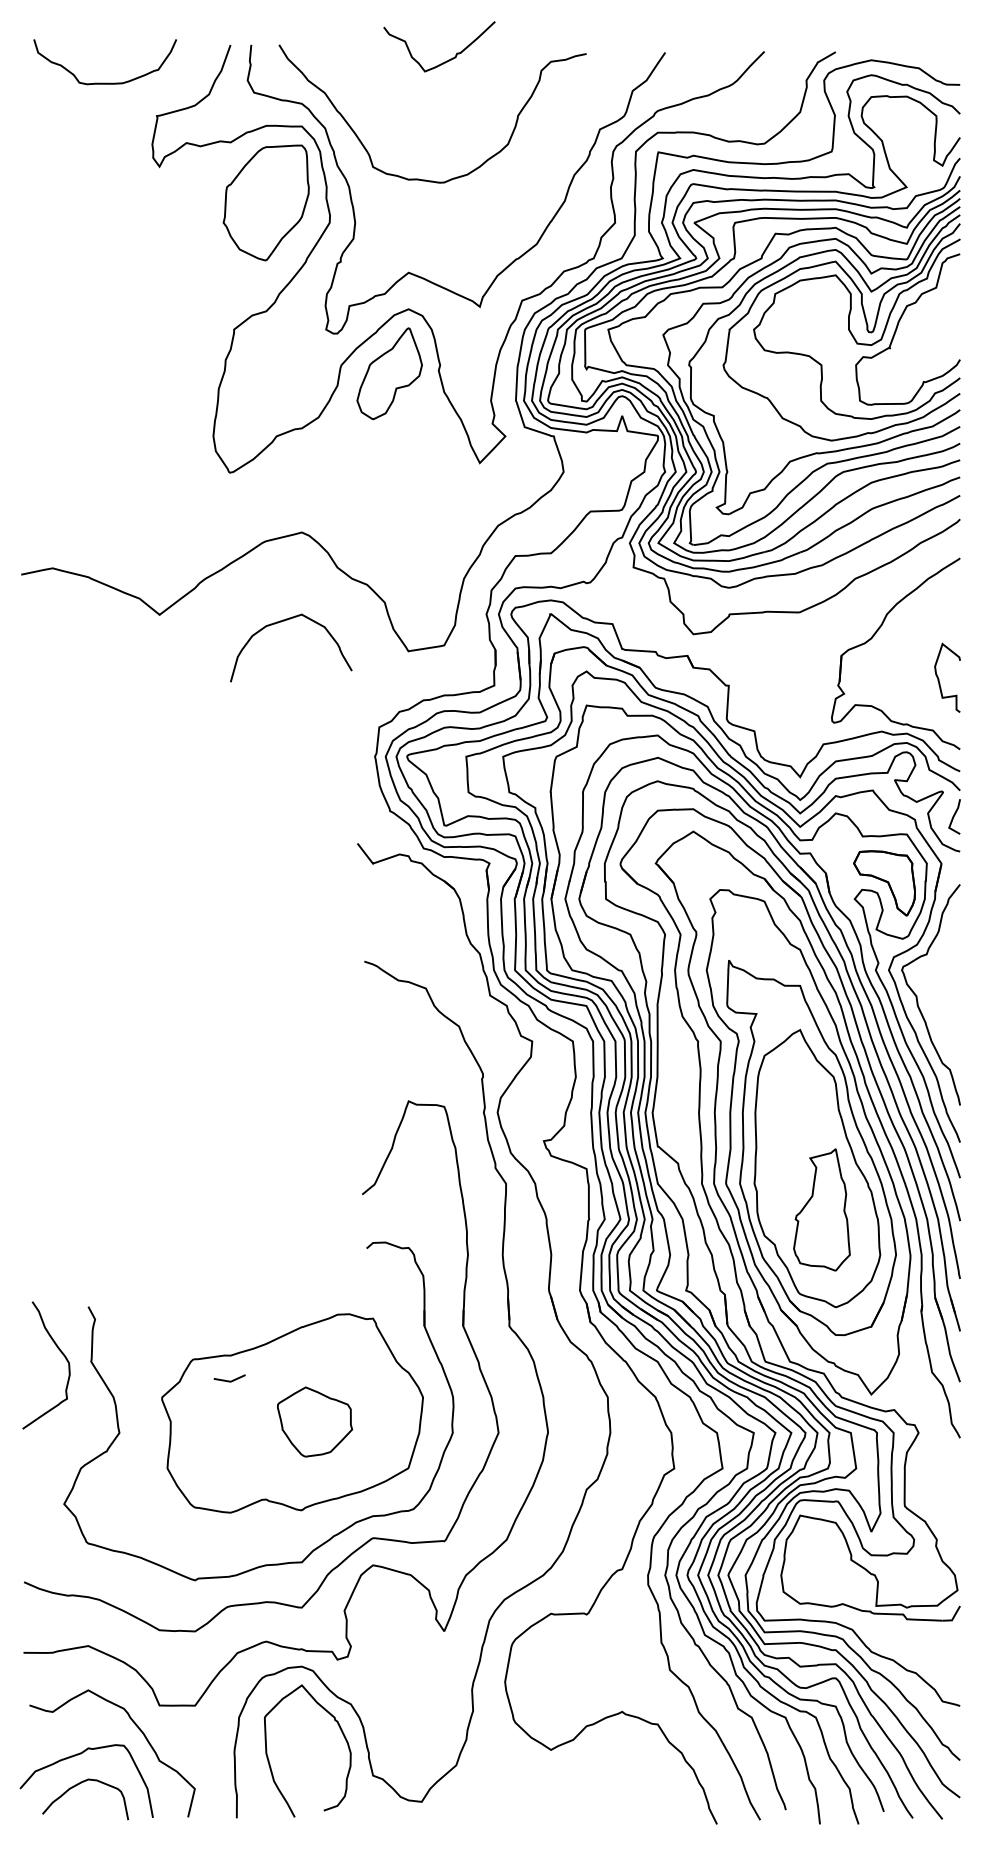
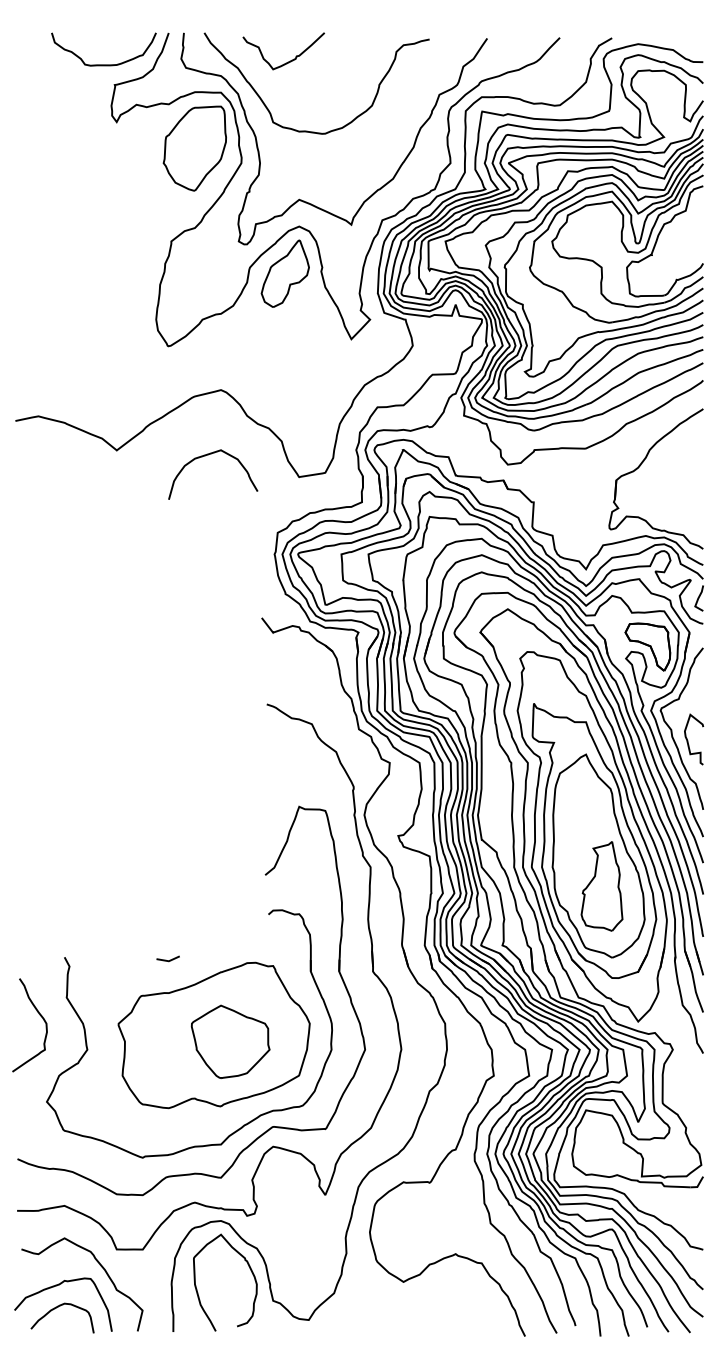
curve: (445, 60) -> (288, 61), moved
curve: (104, 82) -> (103, 64), moved
curve: (939, 679) -> (688, 740), moved
curve: (59, 1352) -> (39, 1015), moved
line: (227, 1379) -> (166, 959), moved
part: (314, 1421) -> (230, 1041), size x1.43

